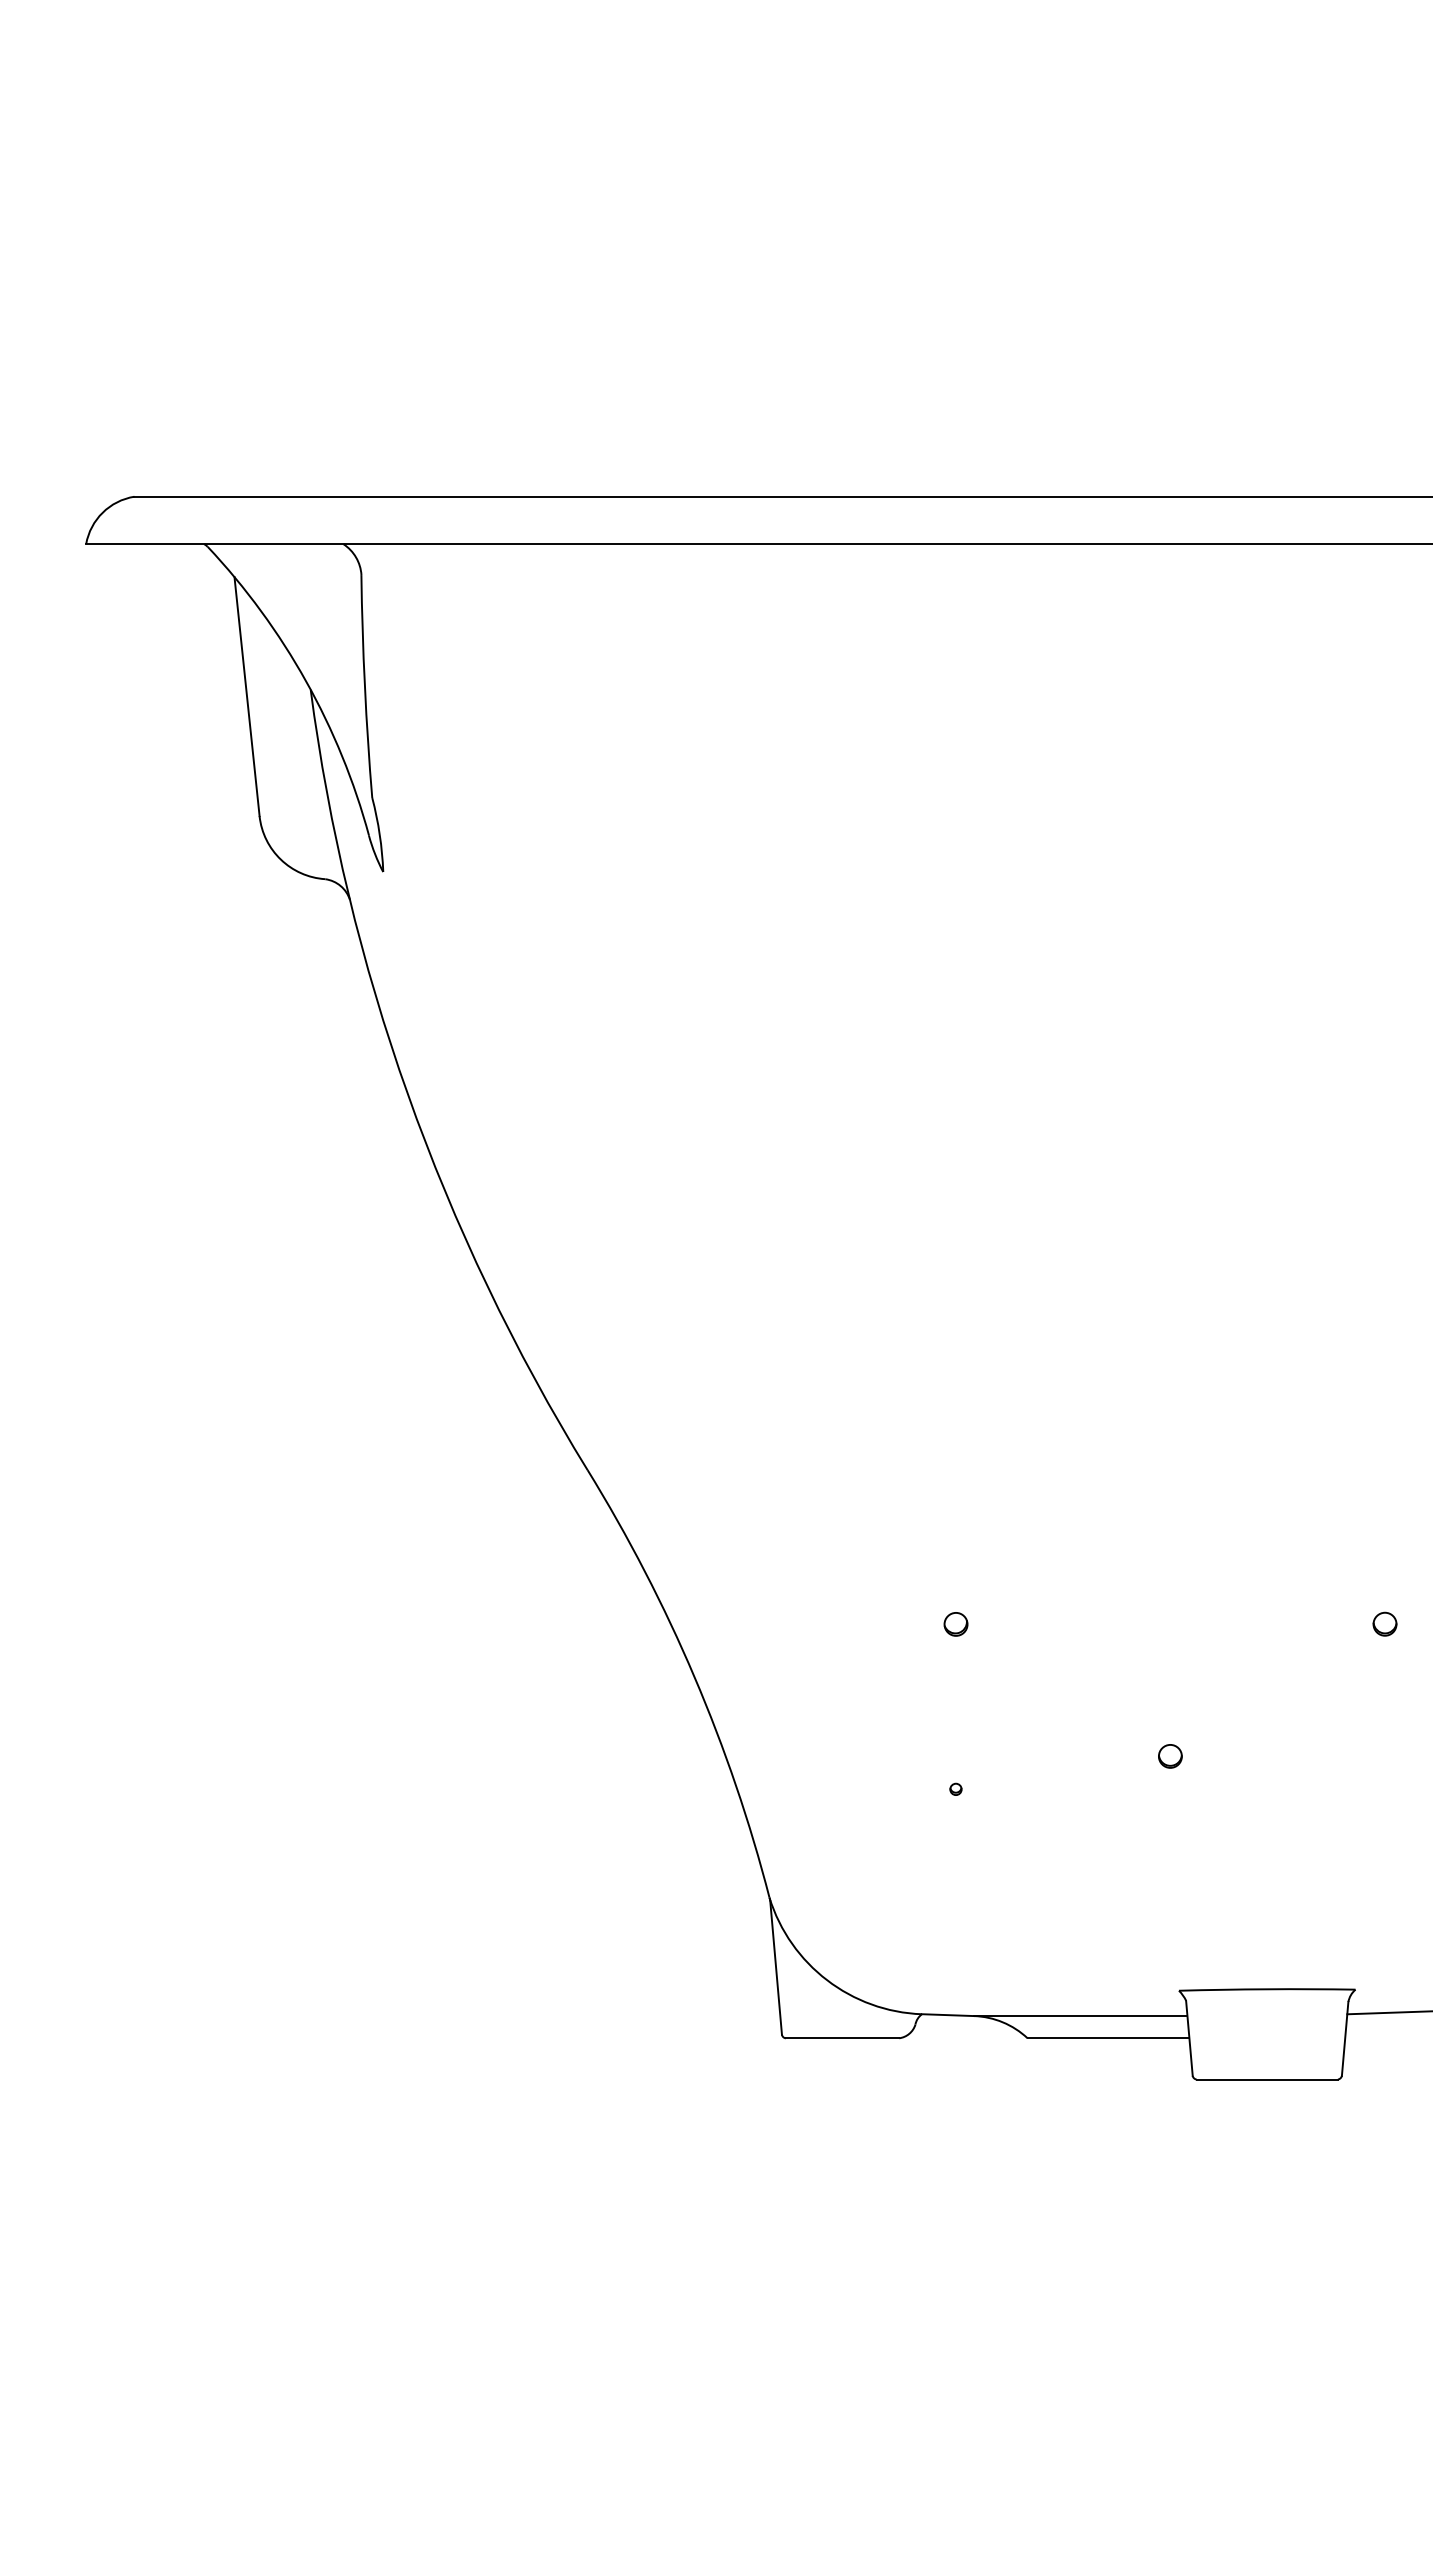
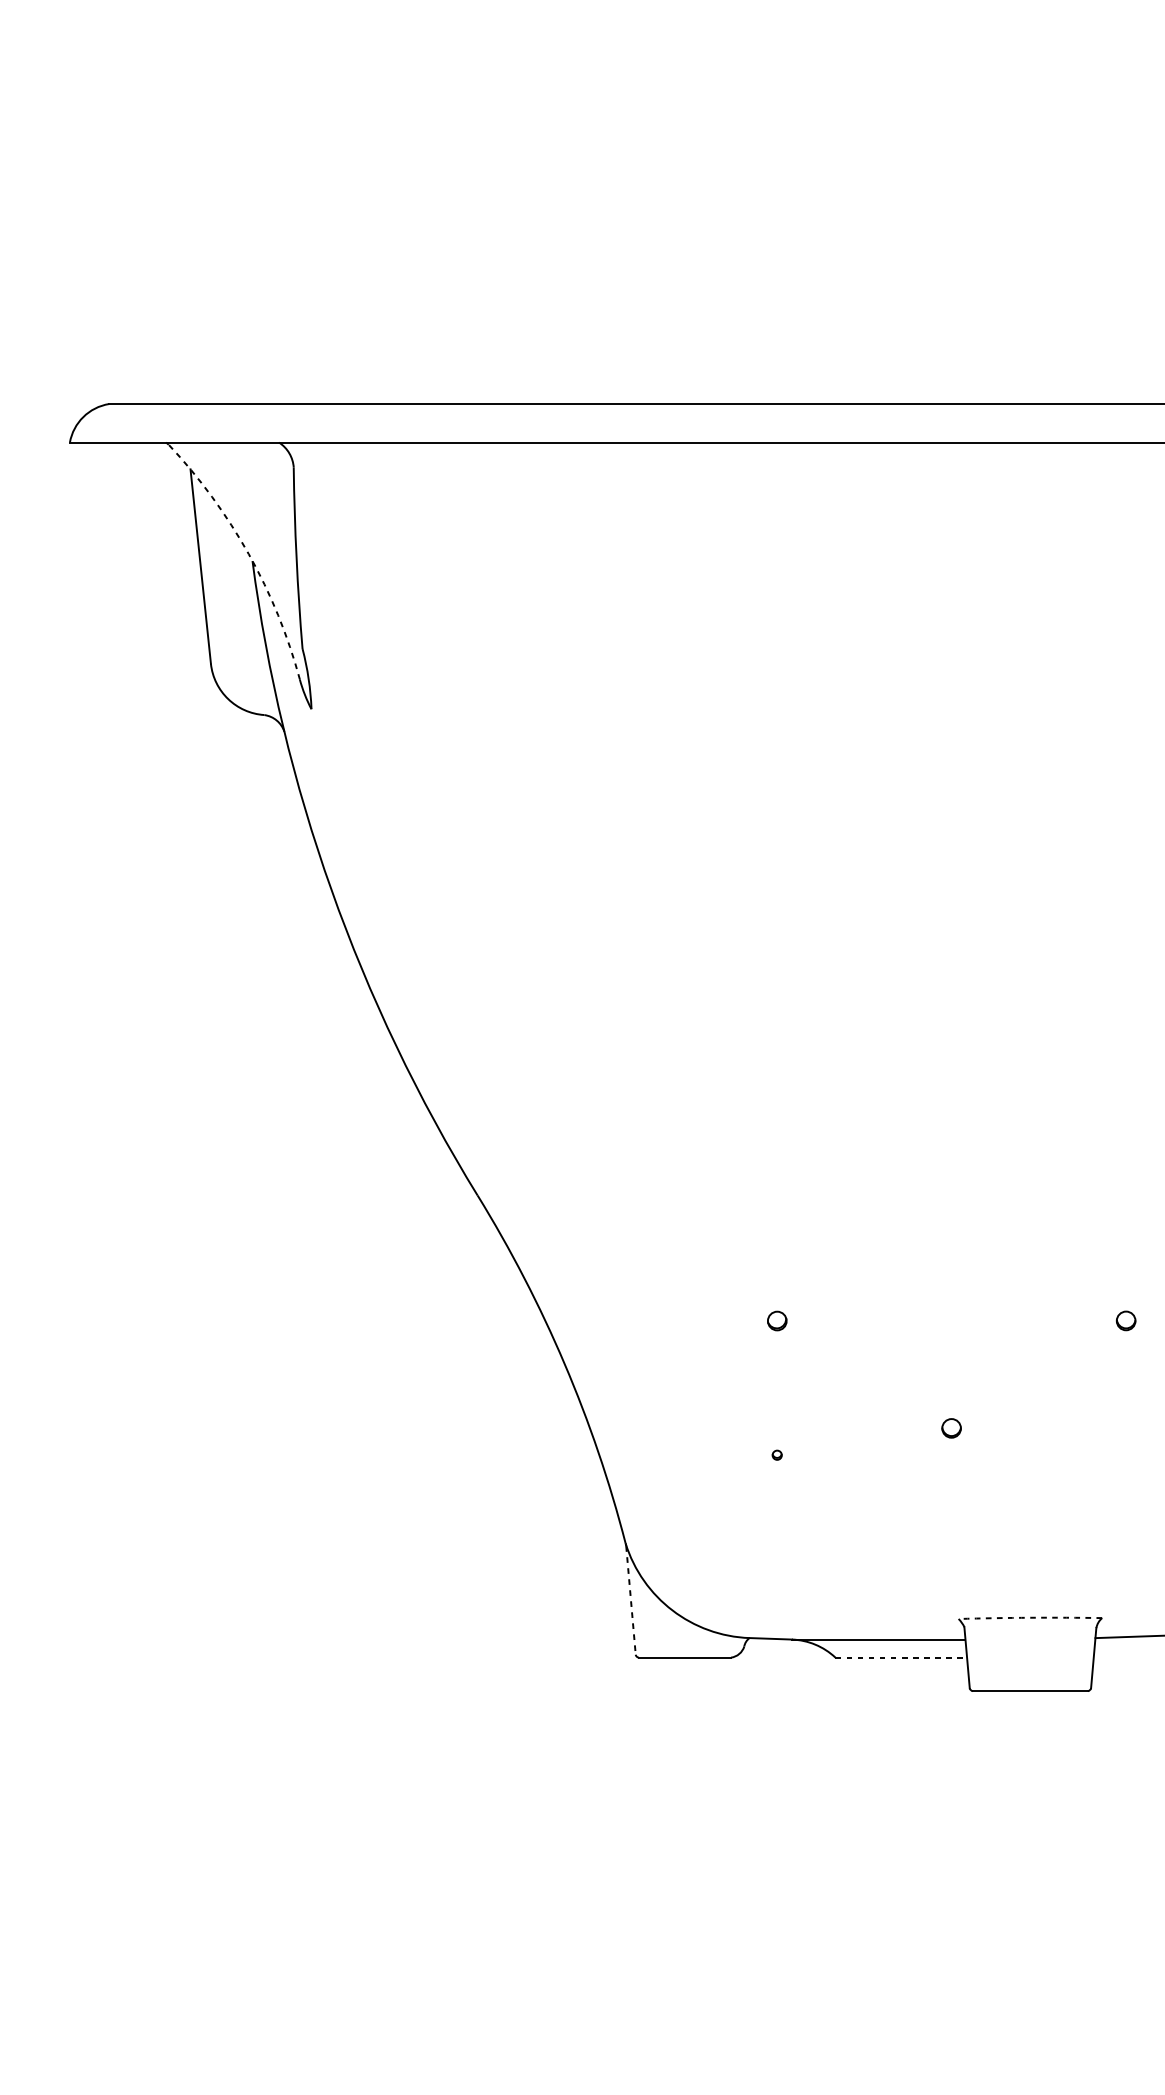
arc: (306, 681) -> (249, 554), solid -> dashed
line: (776, 1967) -> (631, 1600), solid -> dashed
arc: (1267, 1989) -> (1030, 1617), solid -> dashed
line: (1108, 2038) -> (901, 1657), solid -> dashed

